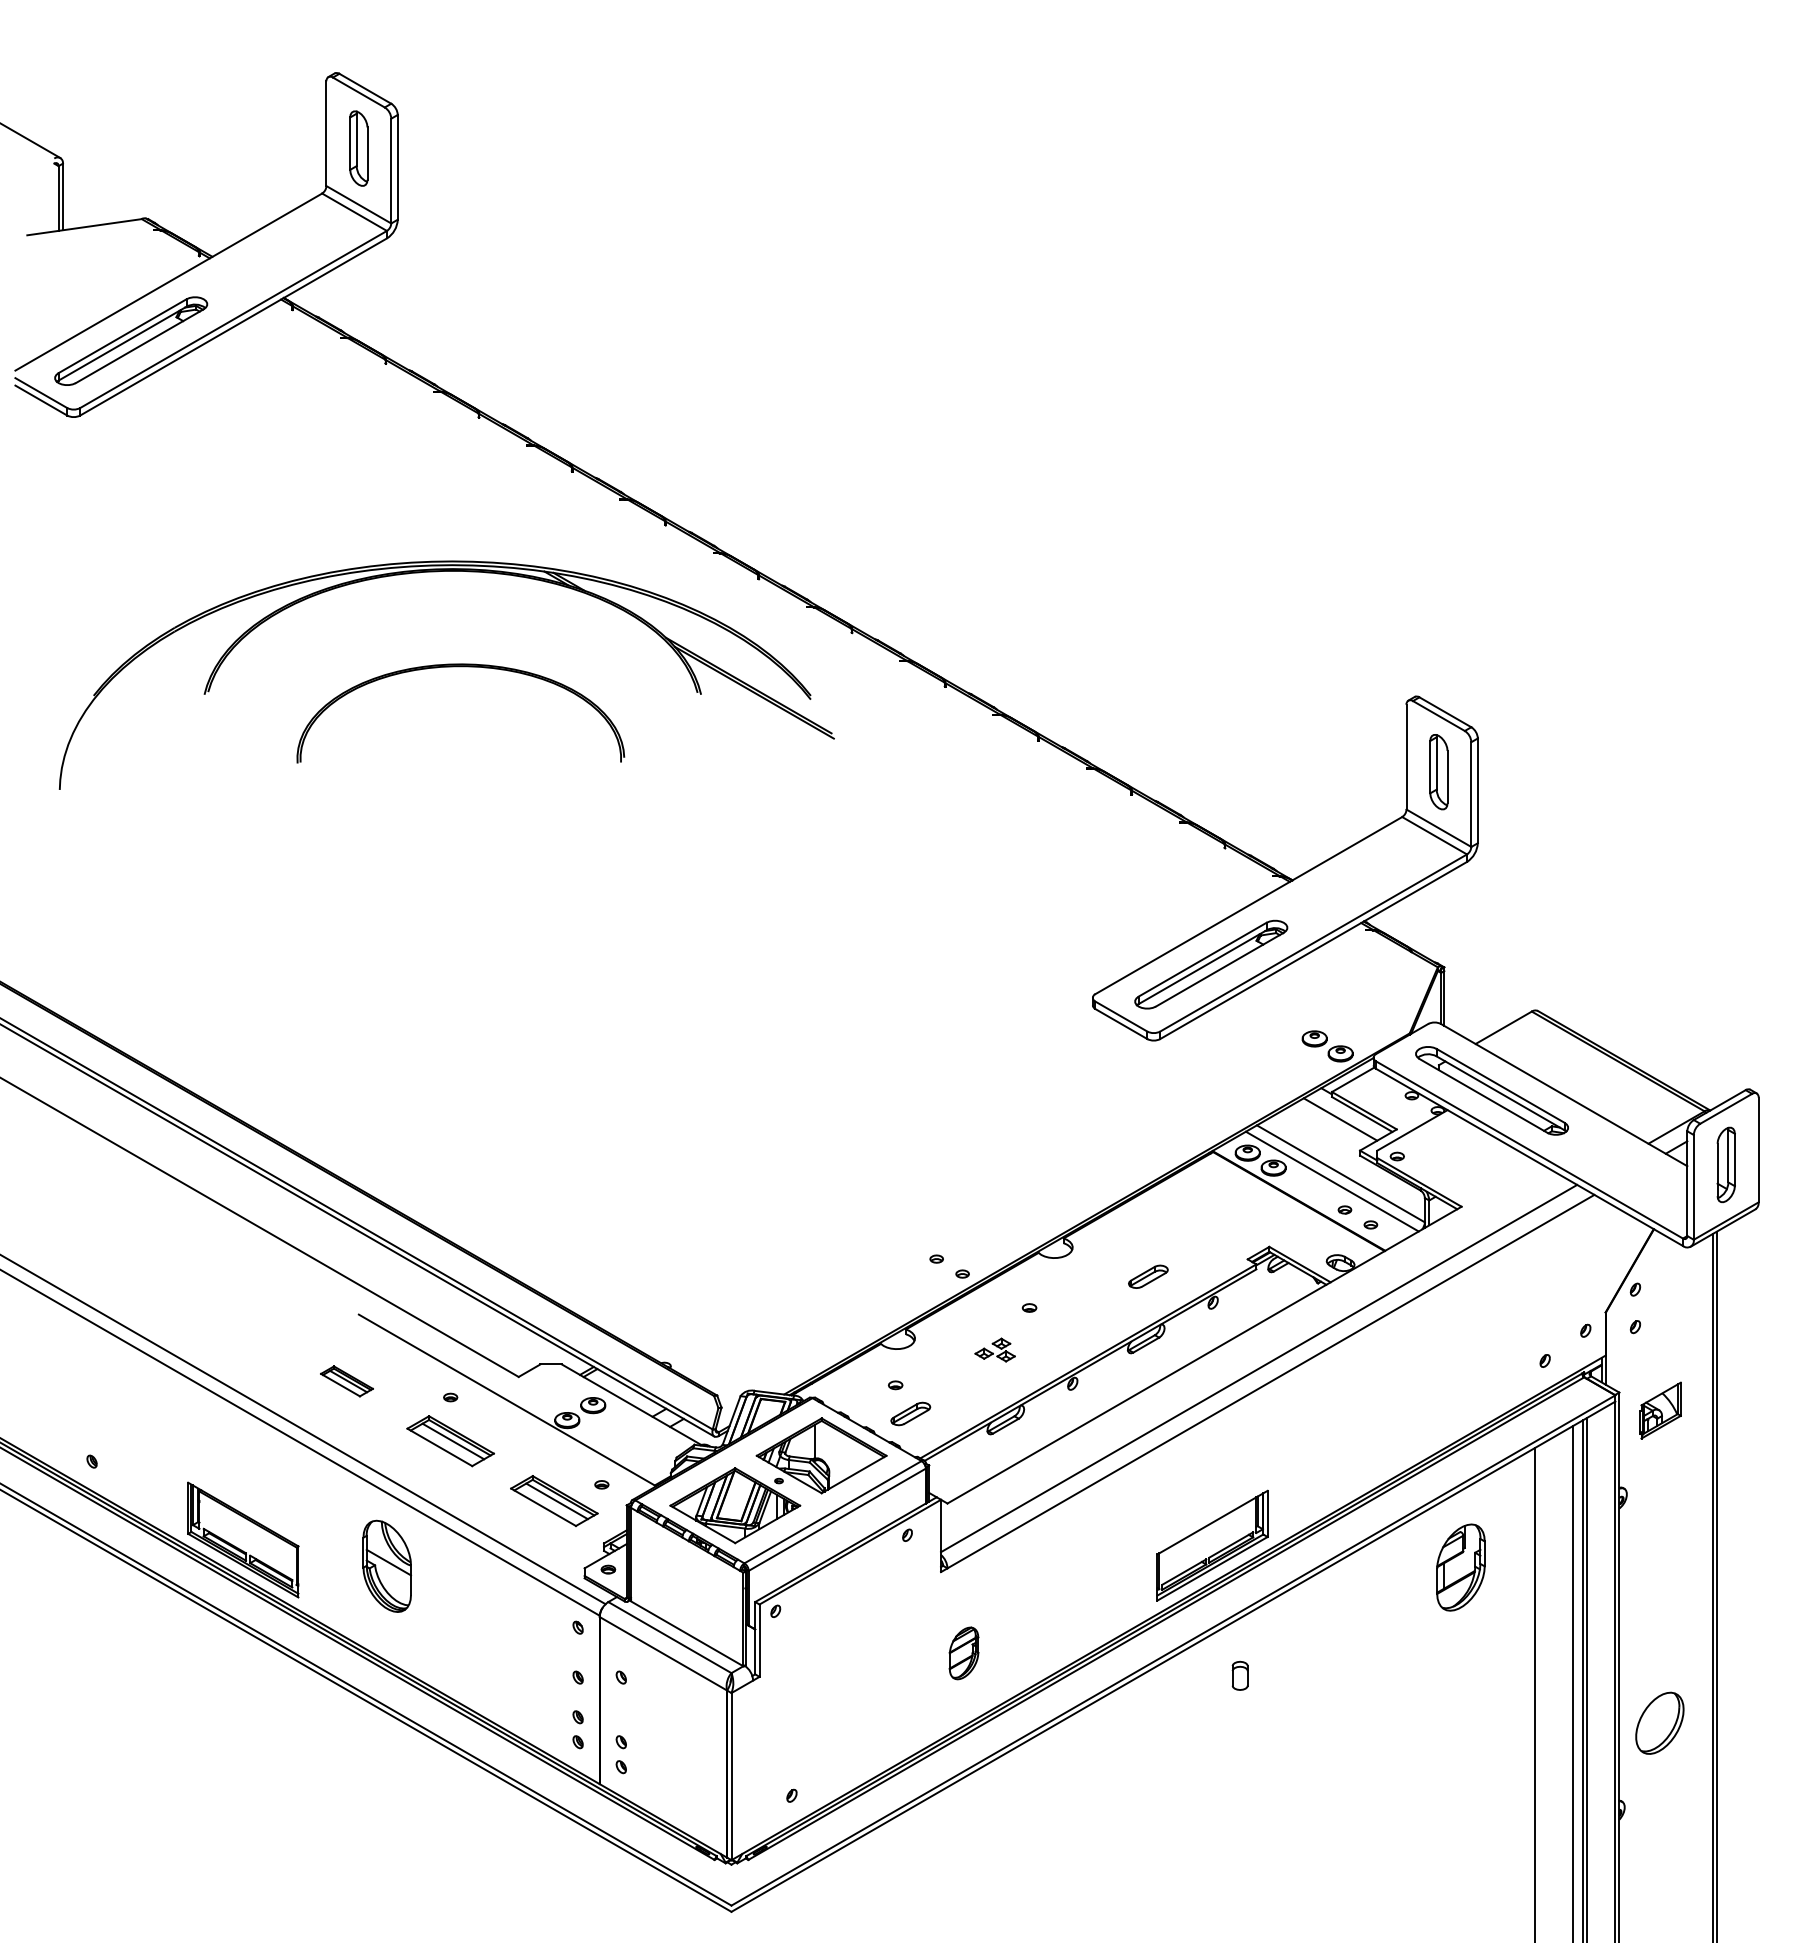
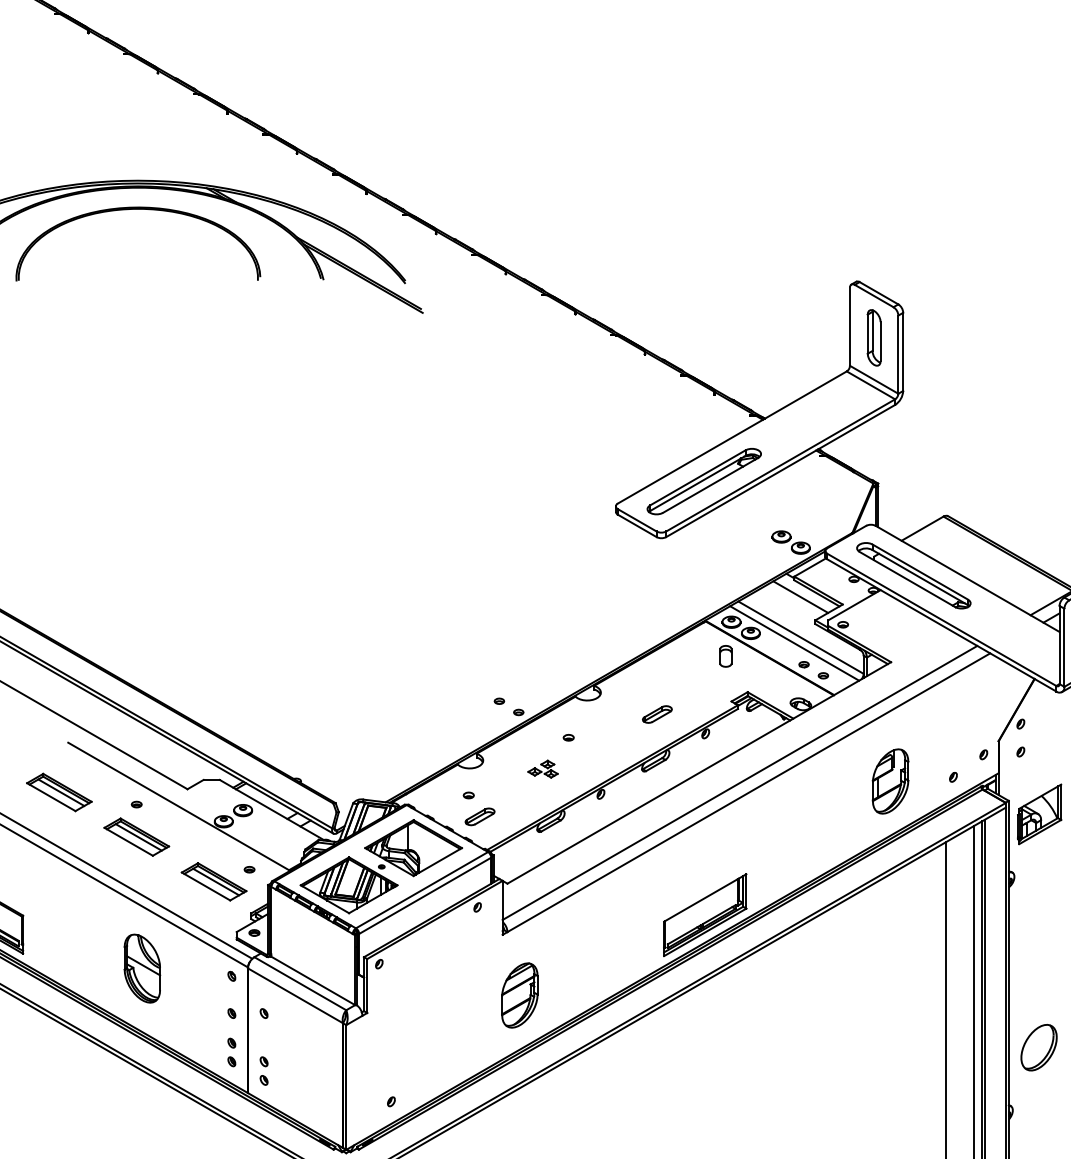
part: (460, 667) -> (138, 209), moved
part: (346, 1381) -> (59, 792), size x1.67
part: (1660, 1410) -> (1039, 814), size x1.43
part: (386, 1565) -> (141, 967), moved
part: (1460, 1567) -> (890, 781), moved
part: (963, 1653) -> (519, 995), size x1.67
part: (1239, 1675) -> (725, 656), moved

